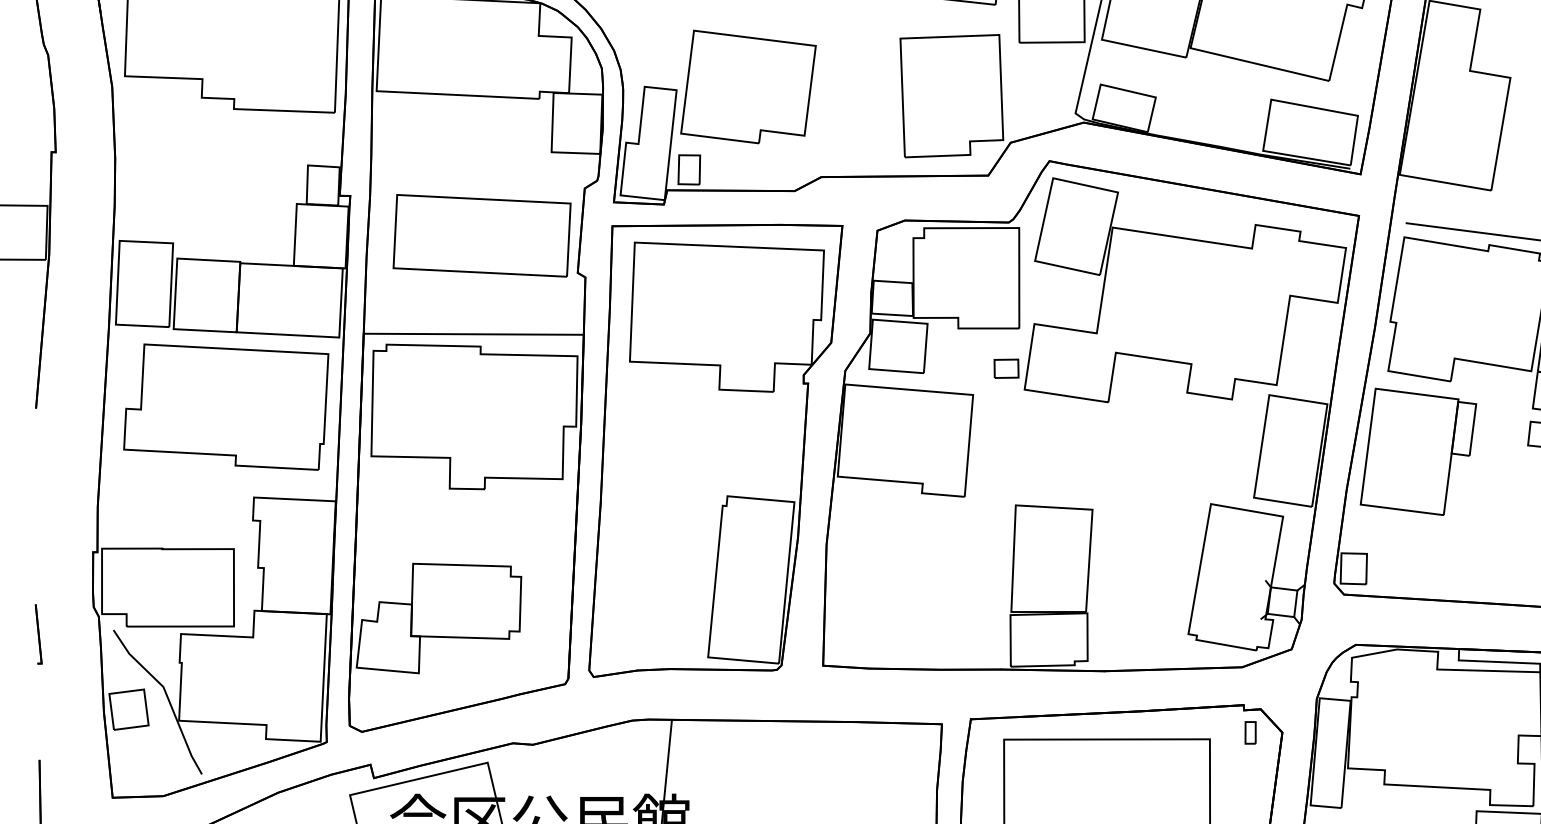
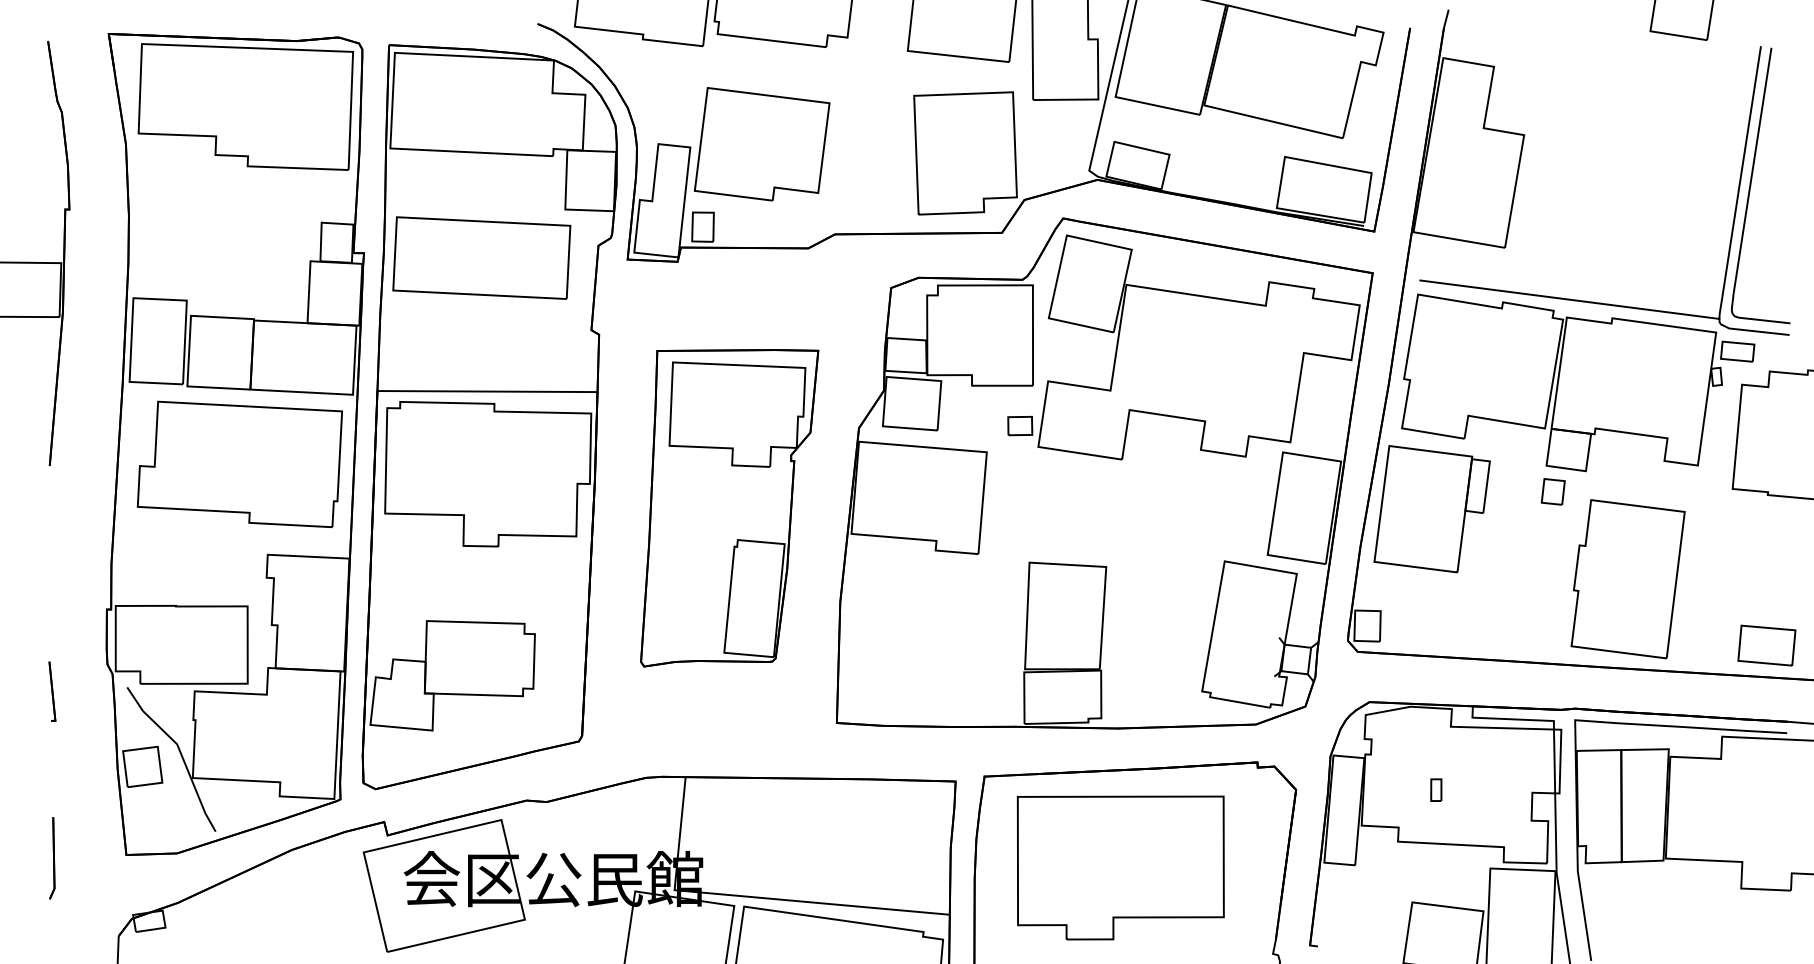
part: (481, 235) -> (481, 257), moved
part: (715, 451) -> (729, 508), size x0.7
part: (1250, 732) -> (1436, 789), moved

